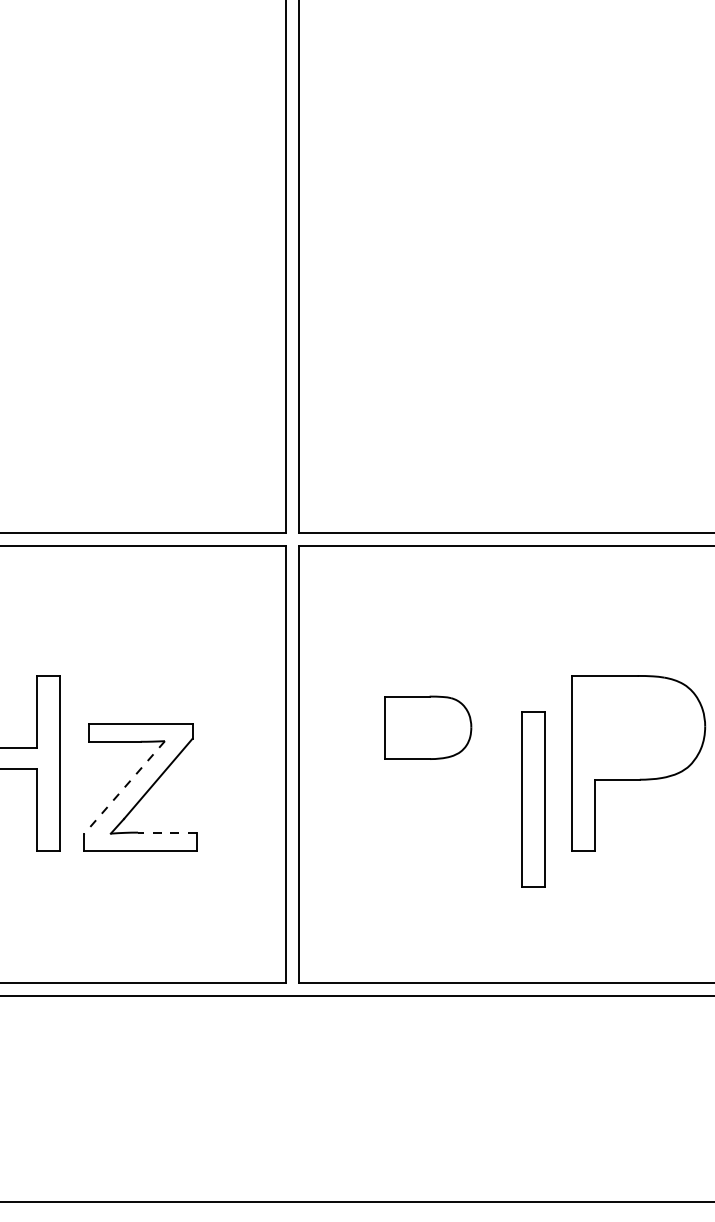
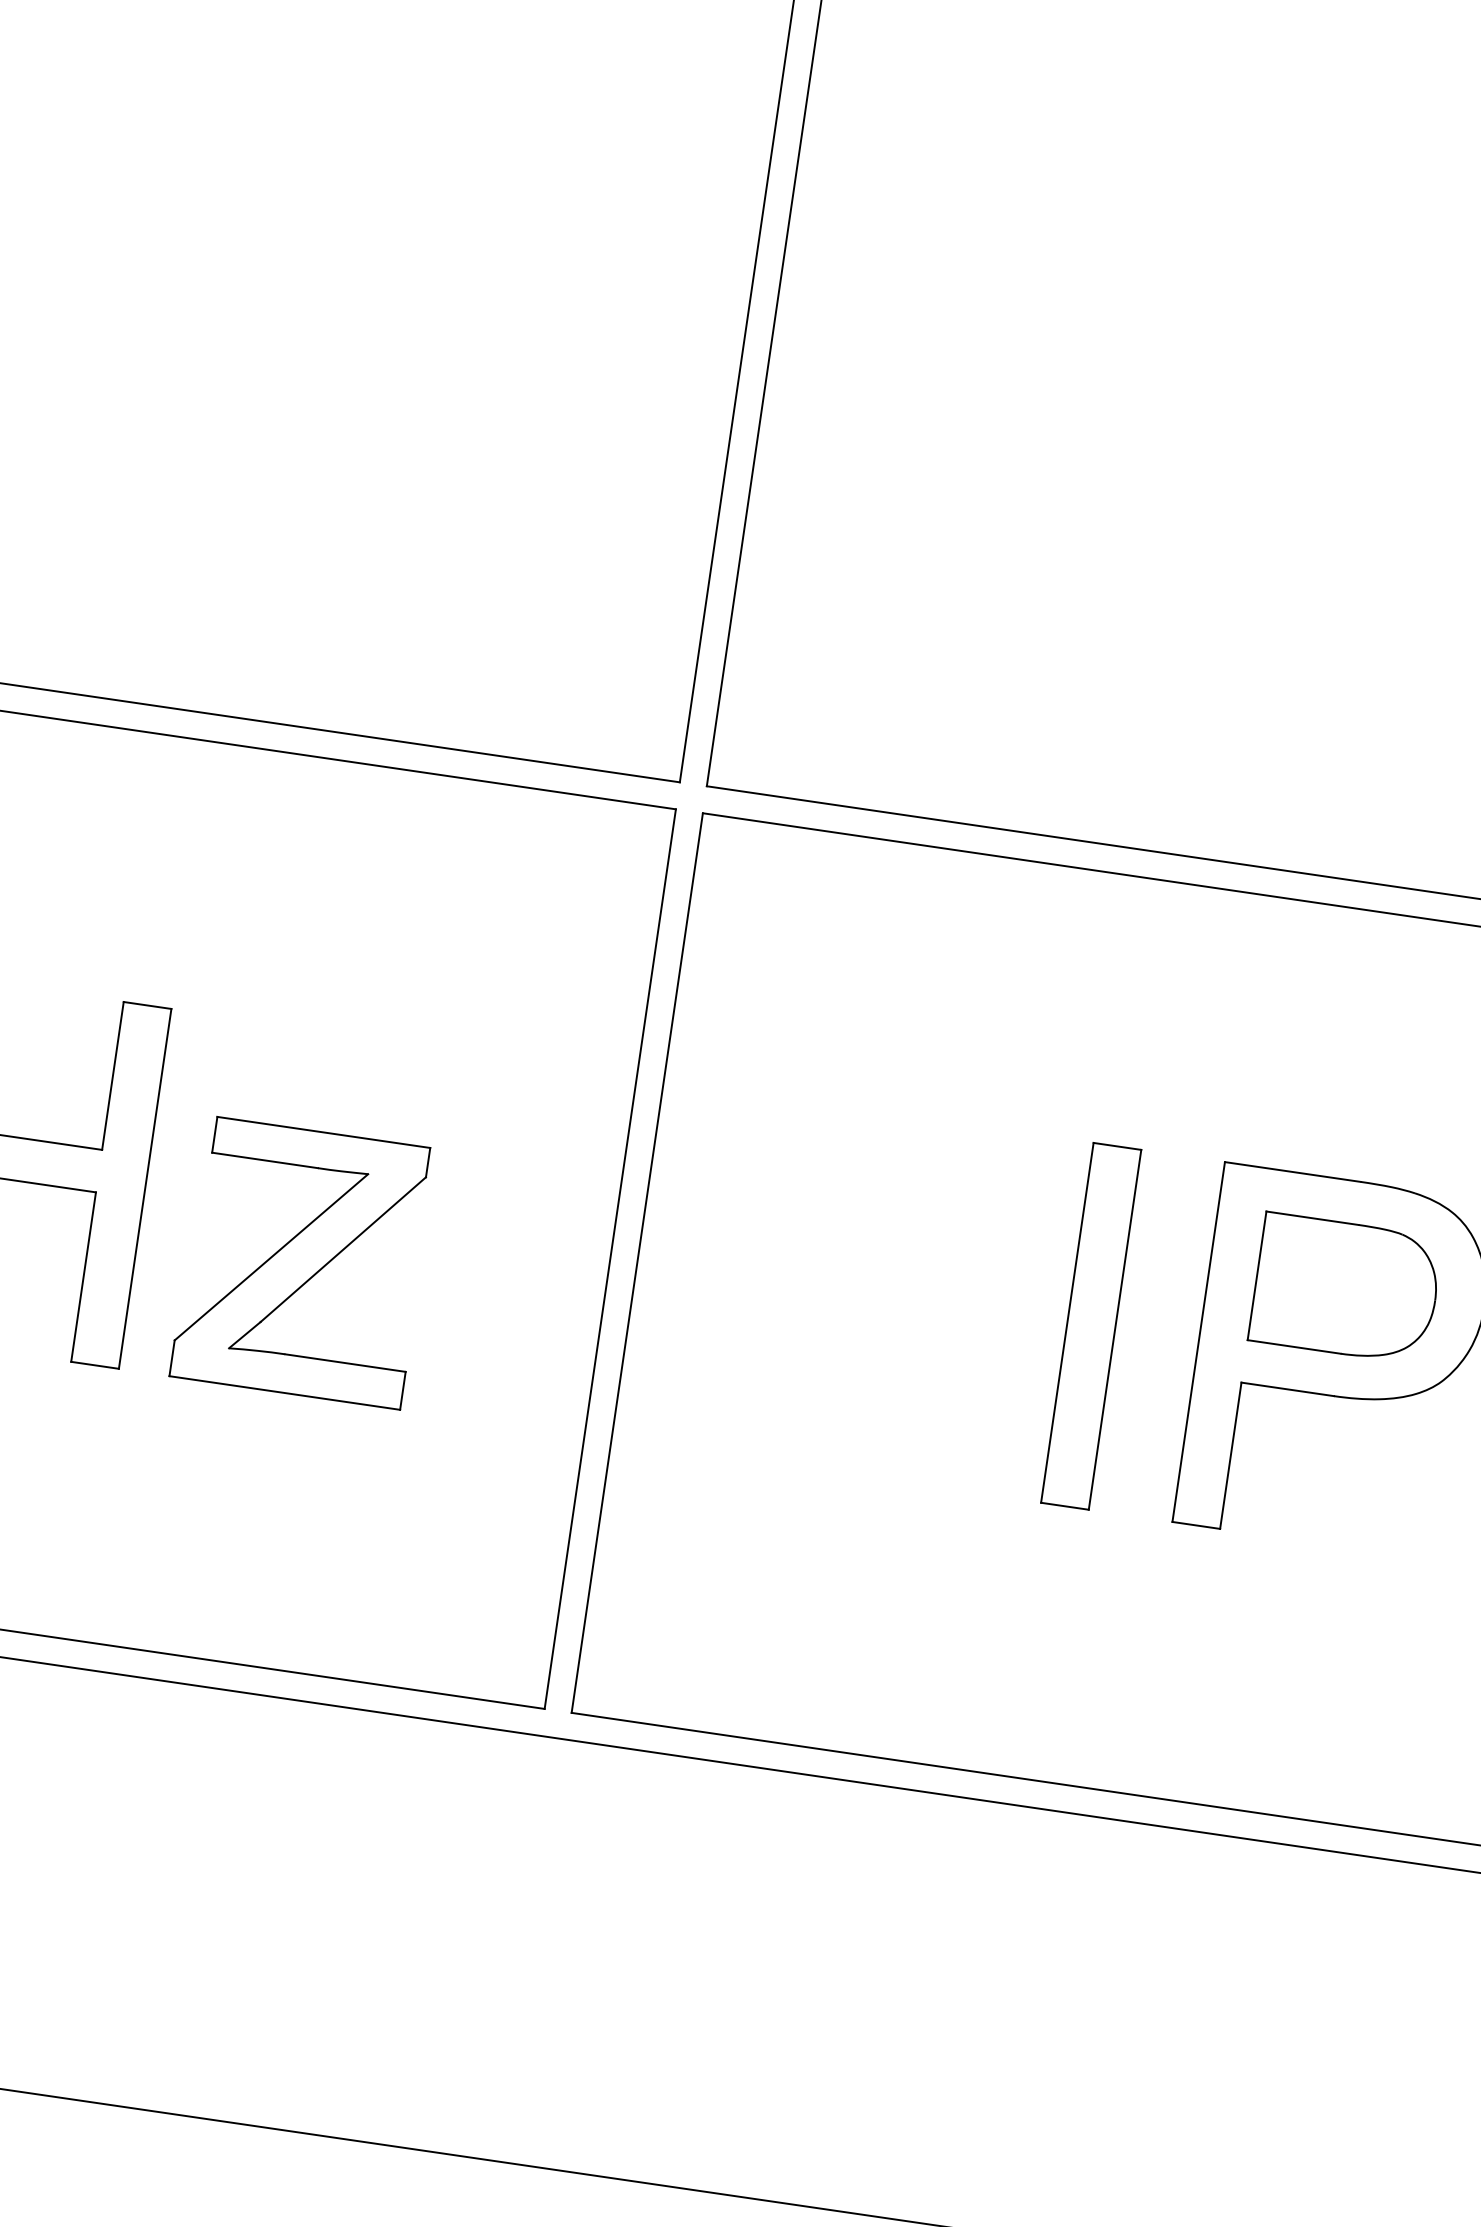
part: (428, 727) -> (1346, 1288), moved
line: (124, 787) -> (270, 1257), dashed -> solid
part: (533, 799) -> (1091, 1326), moved
line: (166, 832) -> (343, 1362), dashed -> solid

